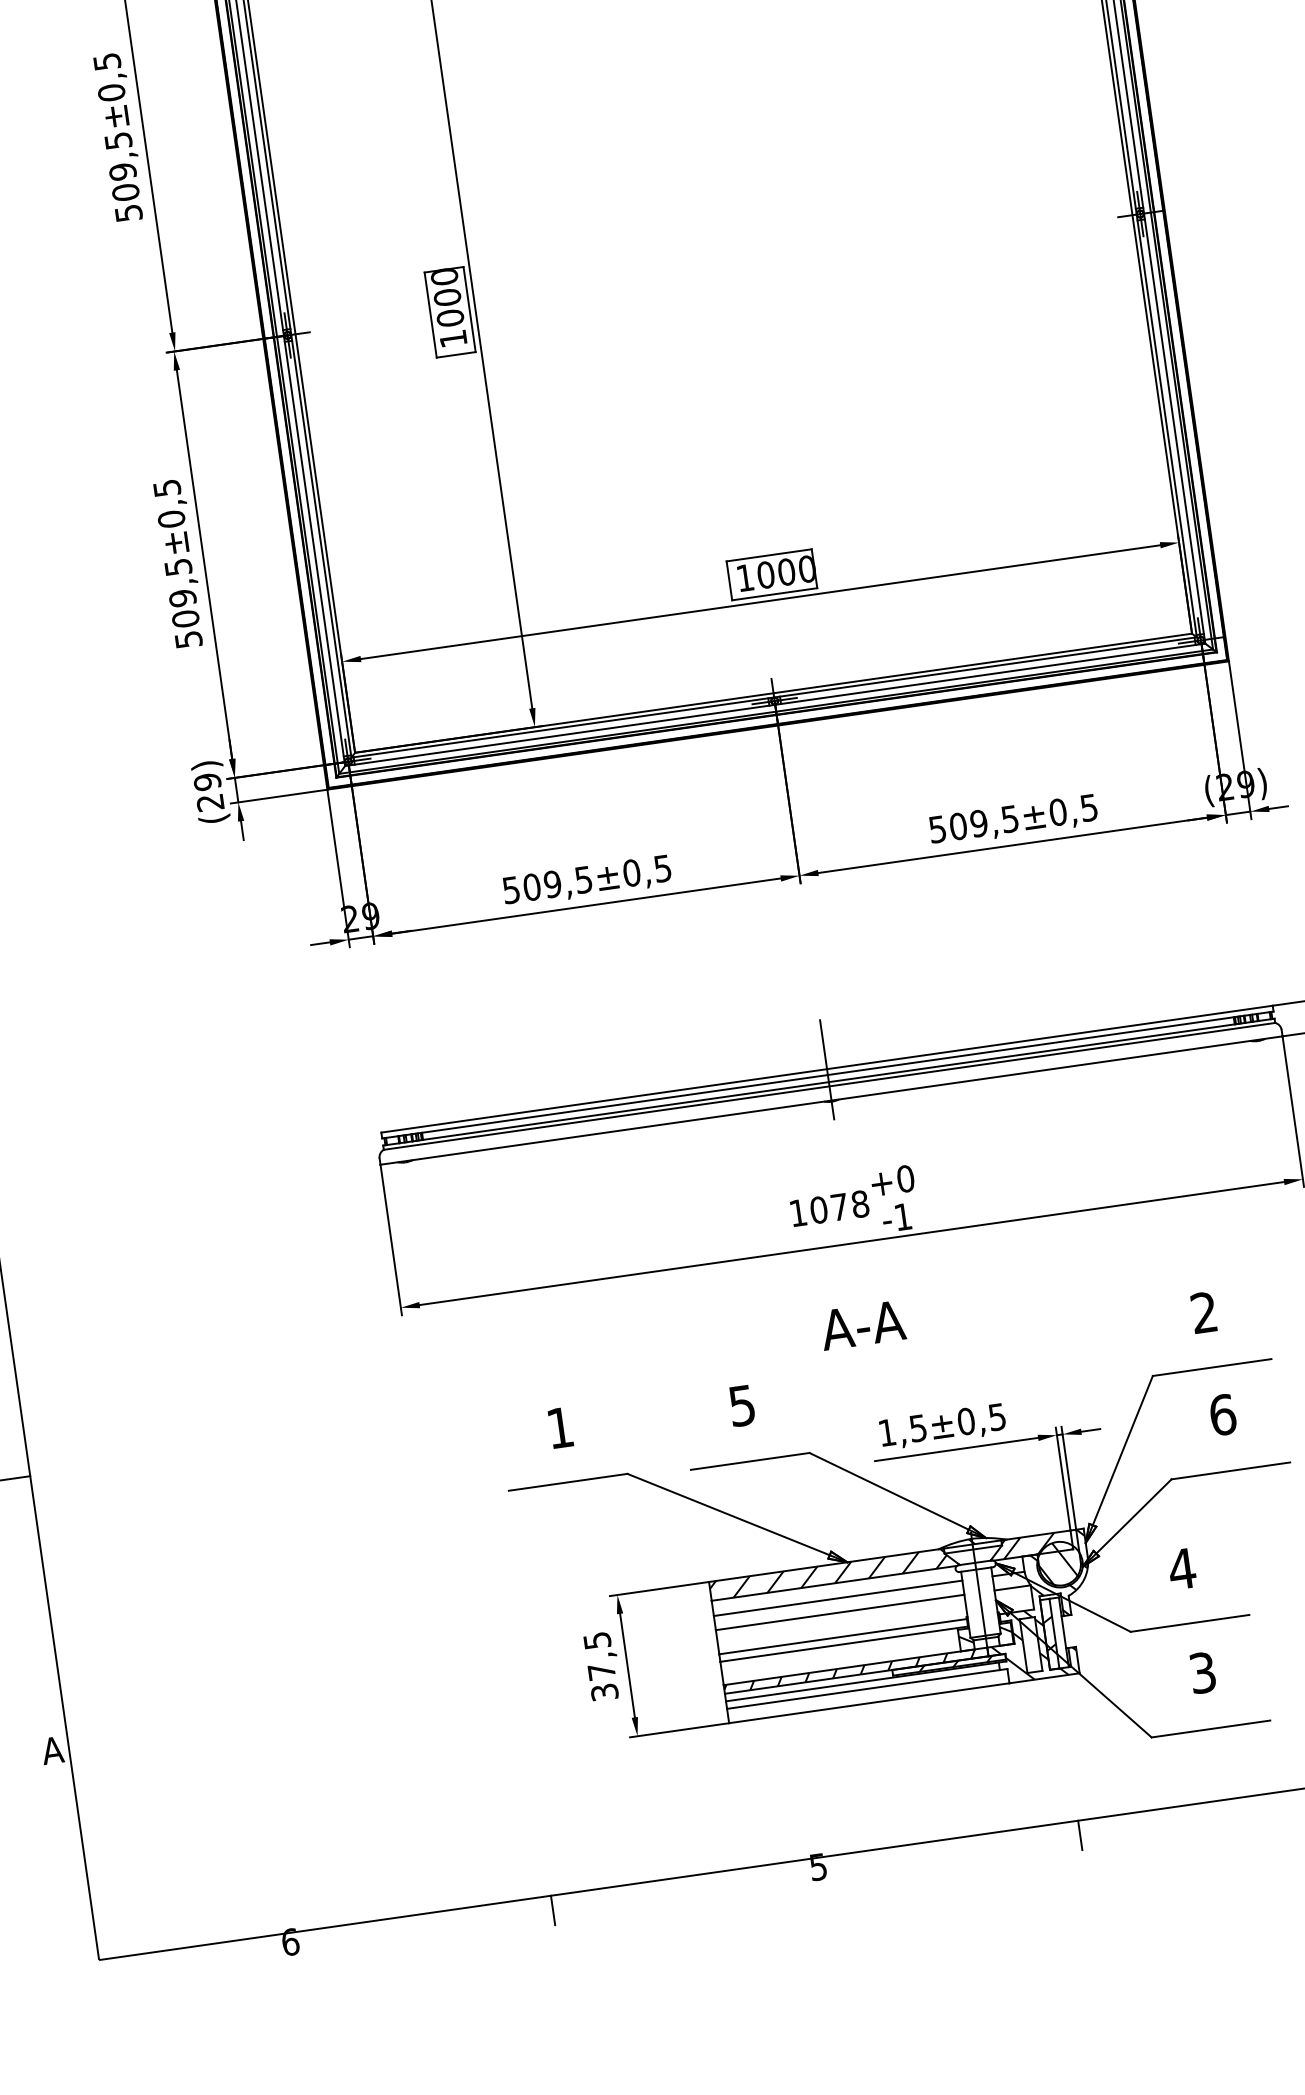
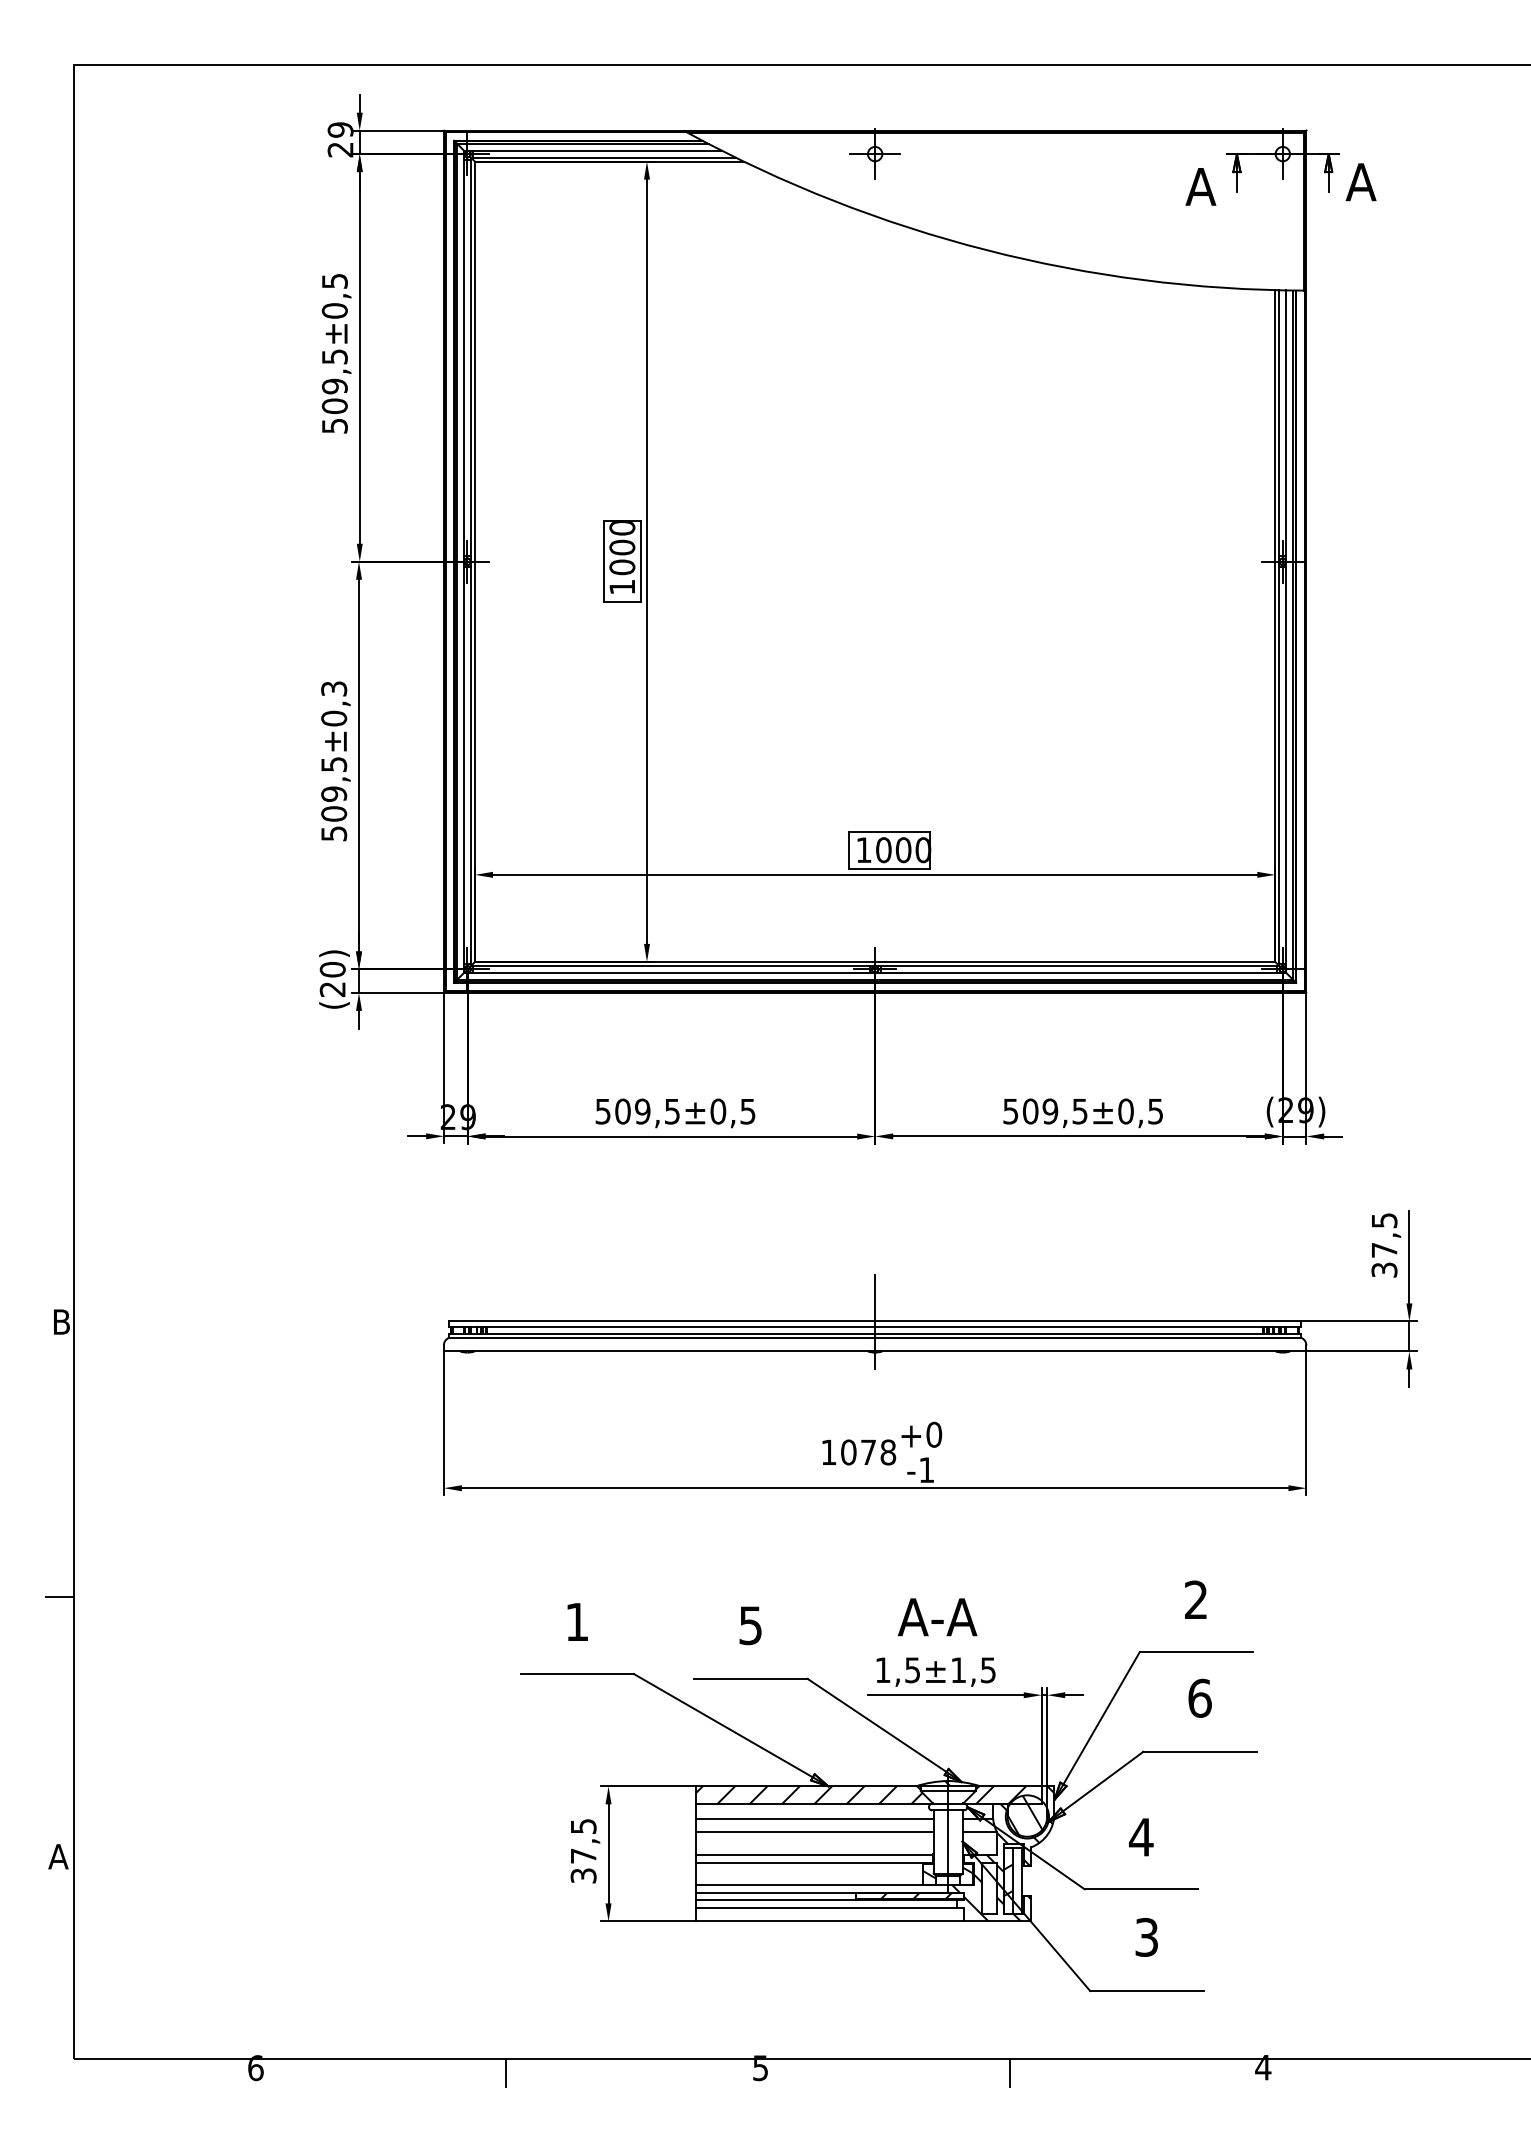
text: (166, 487) -> (333, 688), ±0,5 -> ±0,3
text: (207, 781) -> (332, 969), (29) -> (20)
text: (862, 1325) -> (937, 1617), moved
text: (966, 1421) -> (958, 1670), ±0,5 -> ±1,5
hatch: (850, 1670) -> (816, 1888), removed

